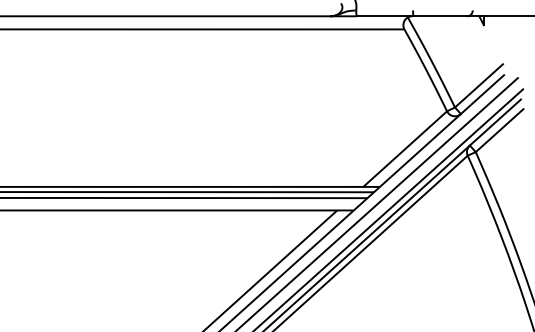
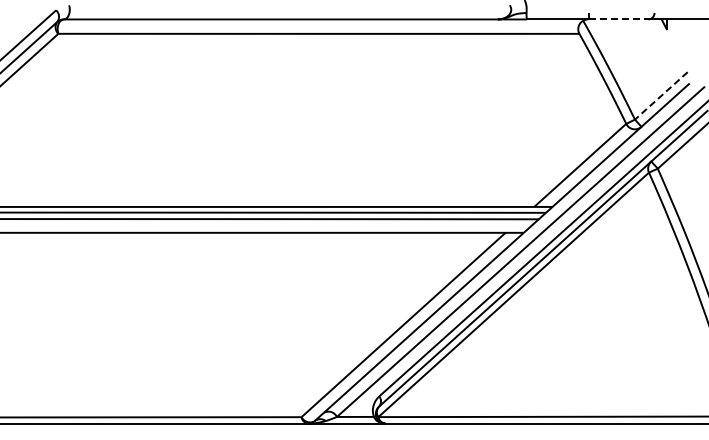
line: (440, 16) -> (619, 19), solid -> dashed
line: (478, 86) -> (660, 96), solid -> dashed

